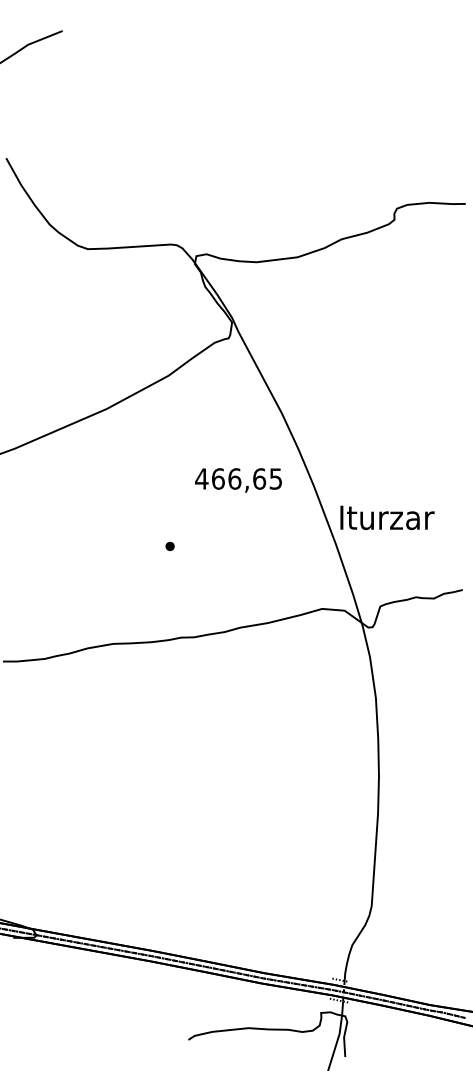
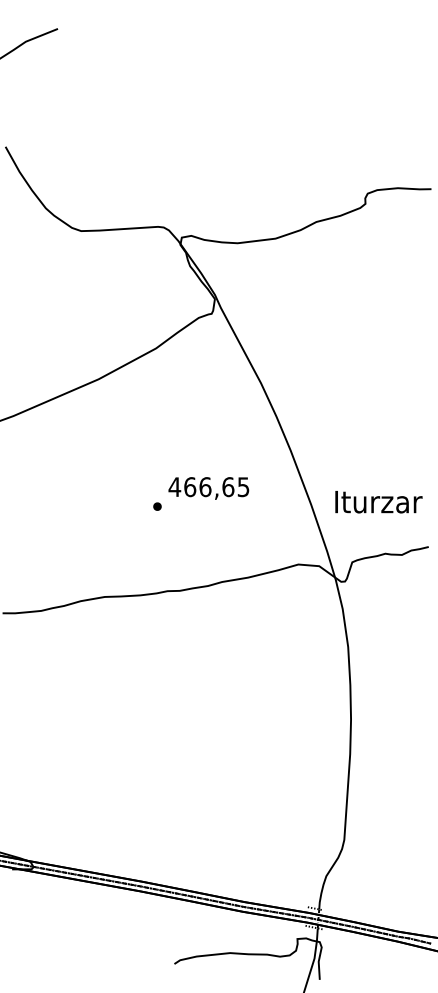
text: (238, 480) -> (208, 488), moved
text: (387, 518) -> (378, 502), moved

